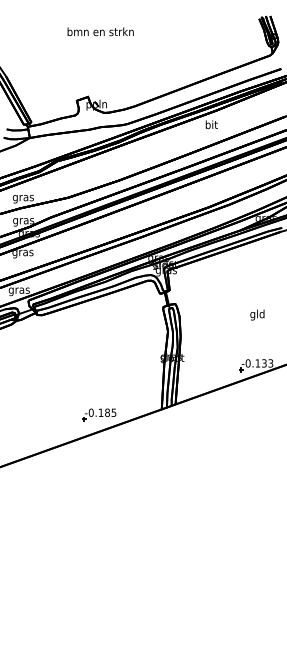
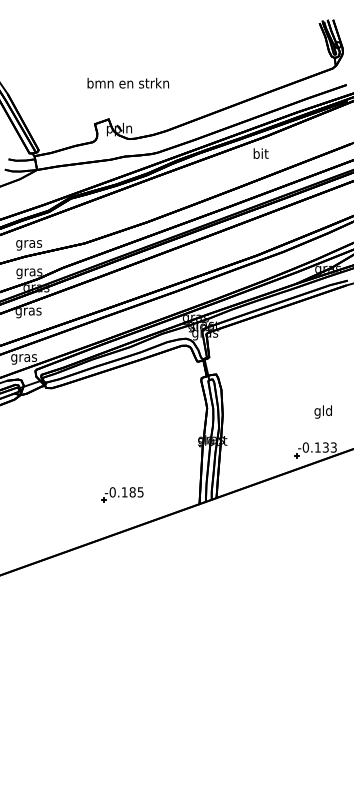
text: (100, 31) -> (127, 82), moved
text: (256, 314) -> (322, 411), moved
part: (99, 414) -> (122, 494), moved

